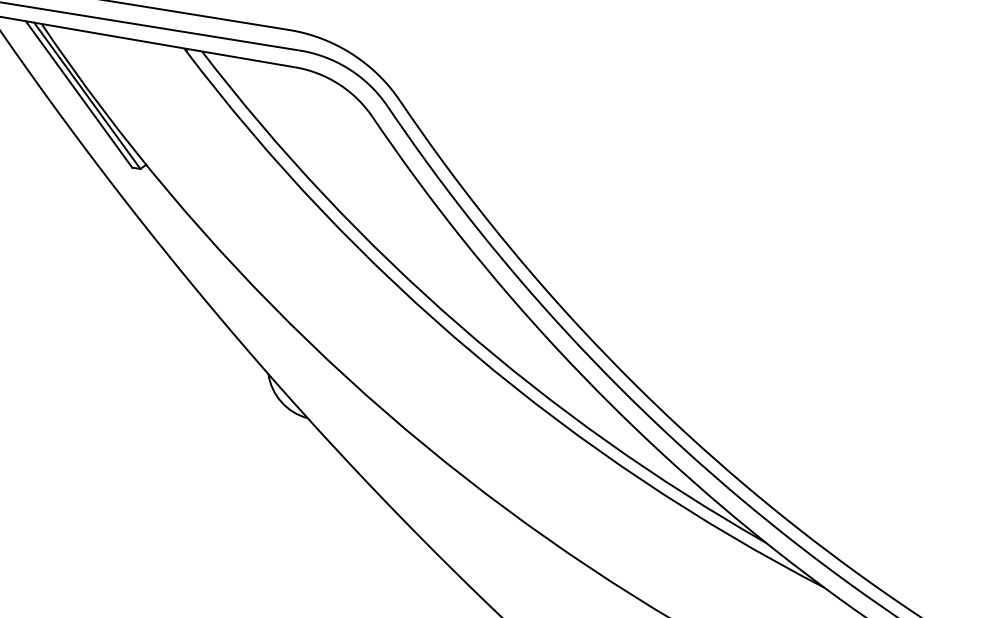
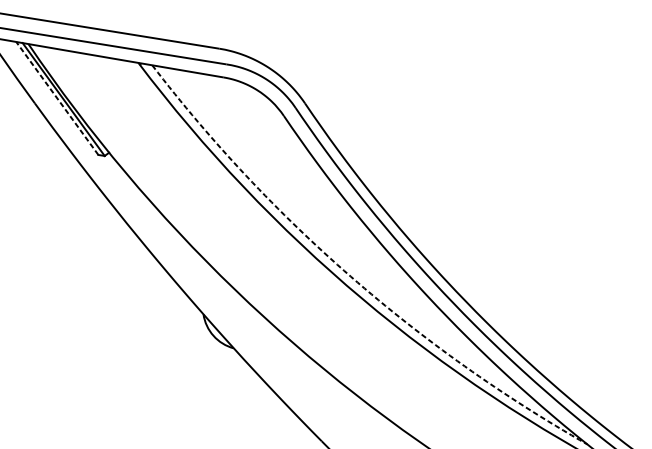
line: (79, 94) -> (57, 98), solid -> dashed
arc: (459, 325) -> (350, 276), solid -> dashed

